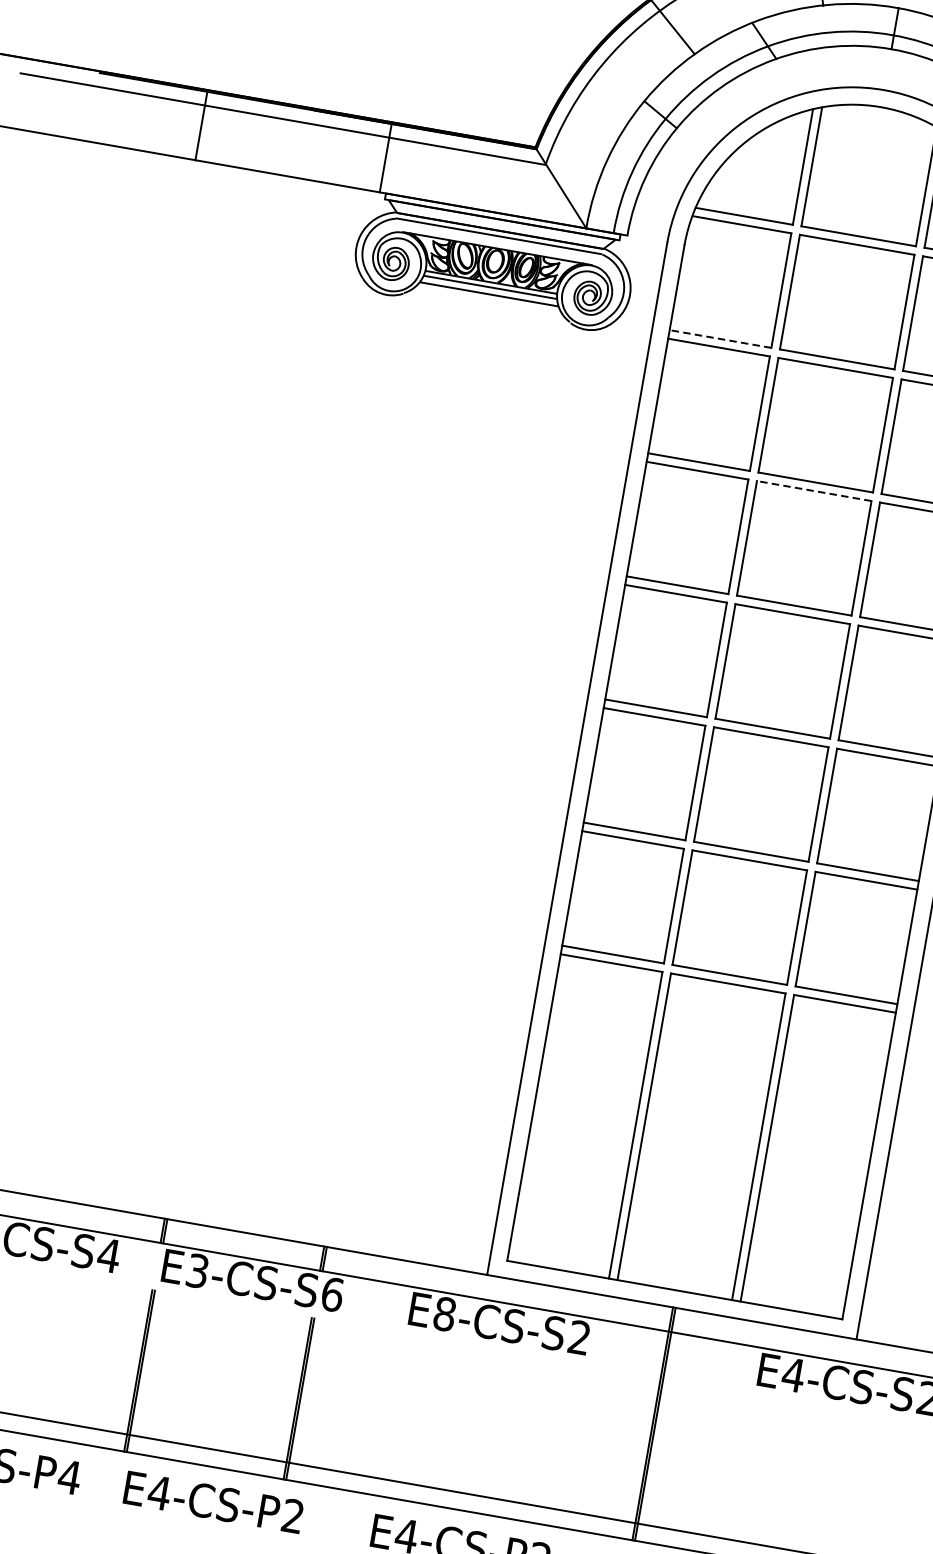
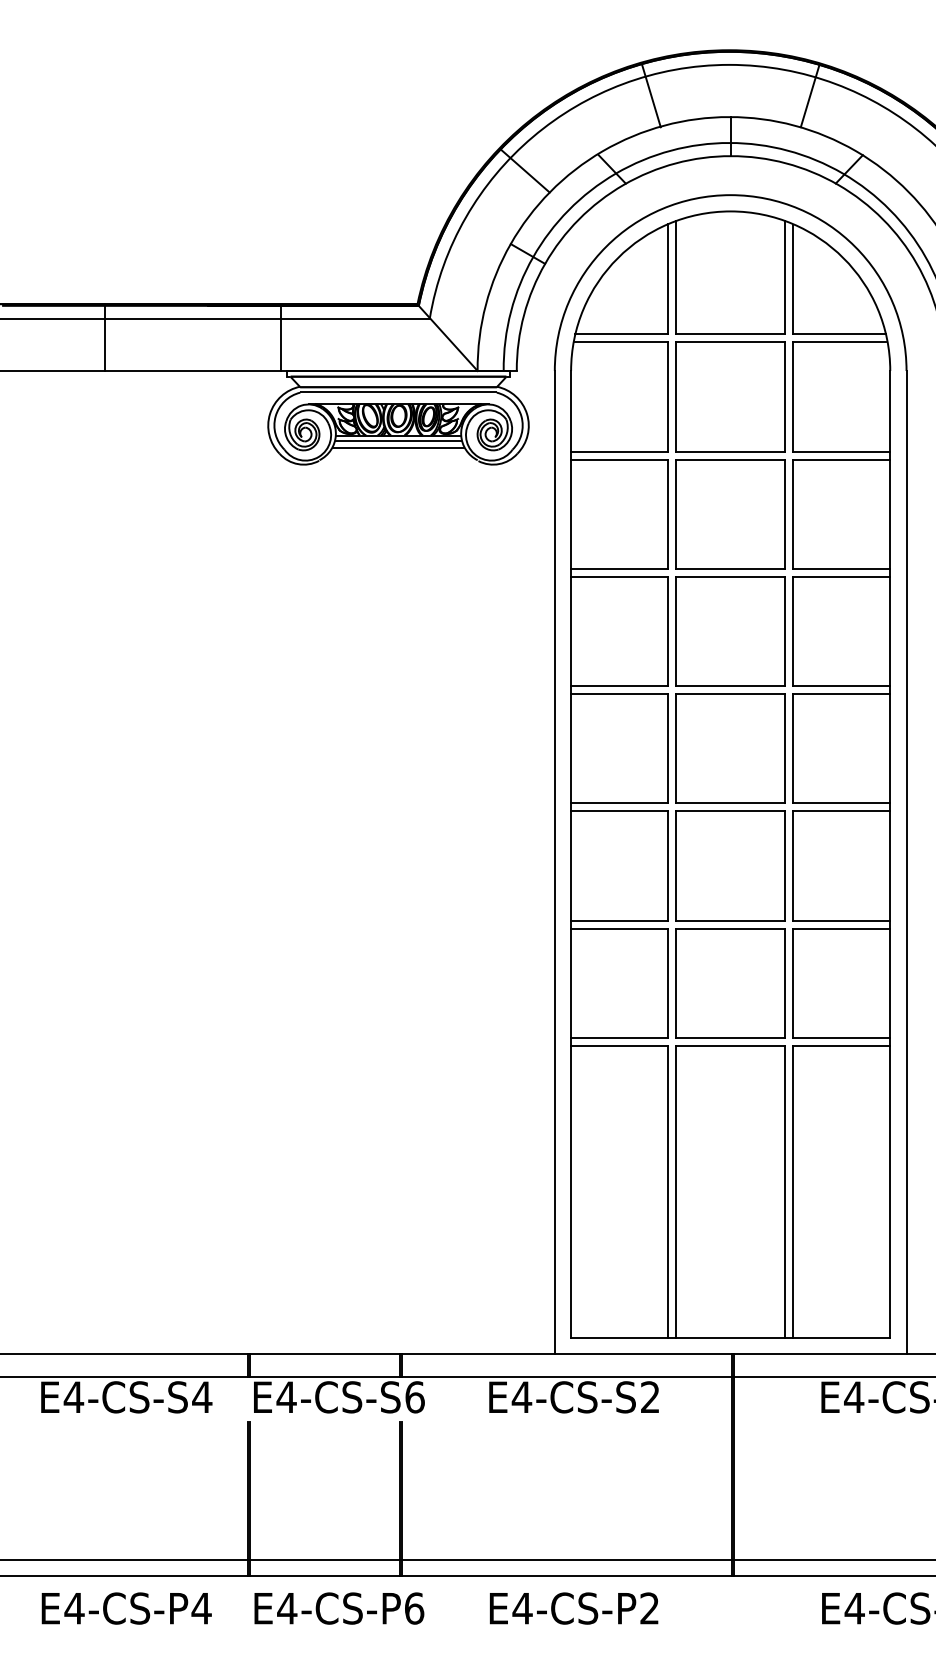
line: (720, 338) -> (619, 451), dashed -> solid
line: (814, 490) -> (730, 576), dashed -> solid
text: (197, 1271) -> (286, 1397), E3-CS-S6 -> E4-CS-S6
text: (444, 1314) -> (521, 1397), E8-CS-S2 -> E4-CS-S2
text: (293, 1516) -> (414, 1608), E4-CS-P2 -> E4-CS-P6

